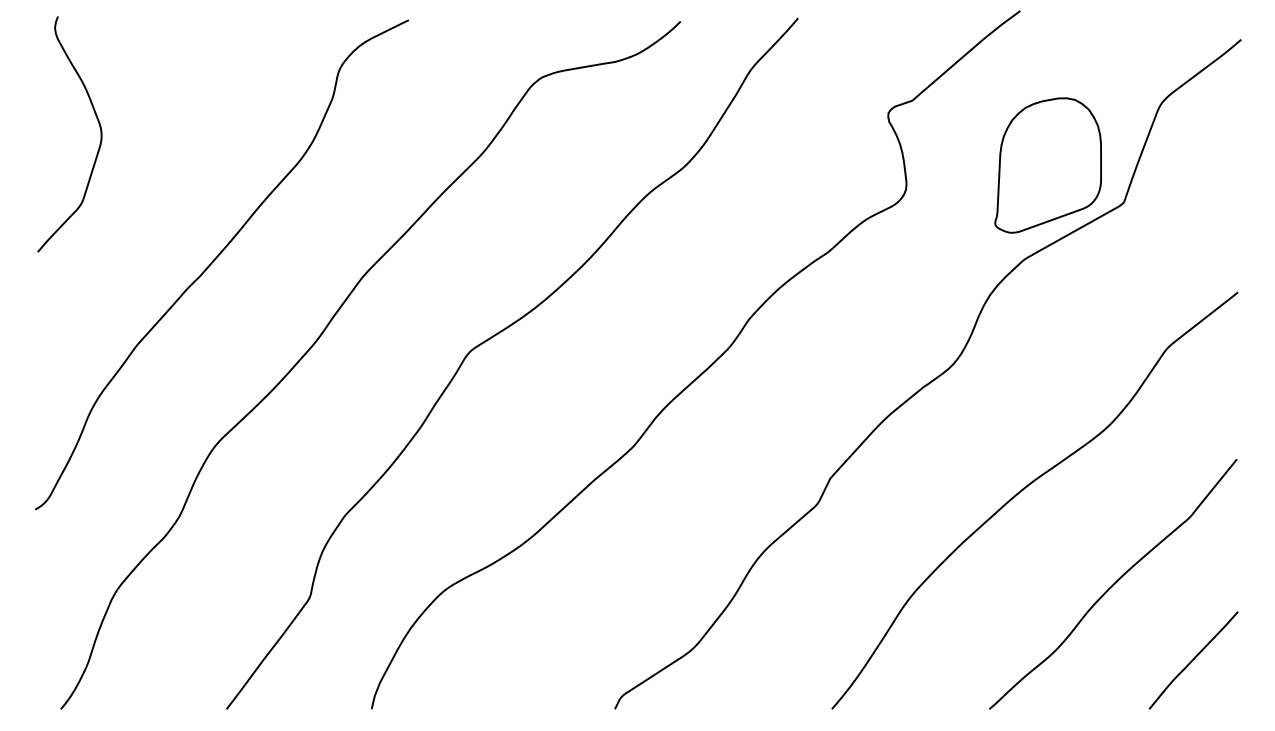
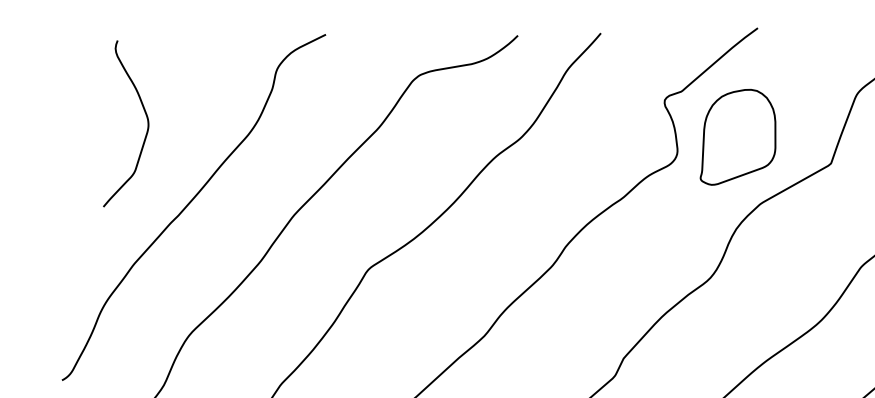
curve: (98, 124) -> (146, 116), moved
part: (1047, 165) -> (737, 137), moved

